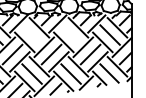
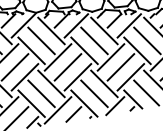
line: (31, 34) -> (40, 40), added
line: (70, 34) -> (93, 40), added

